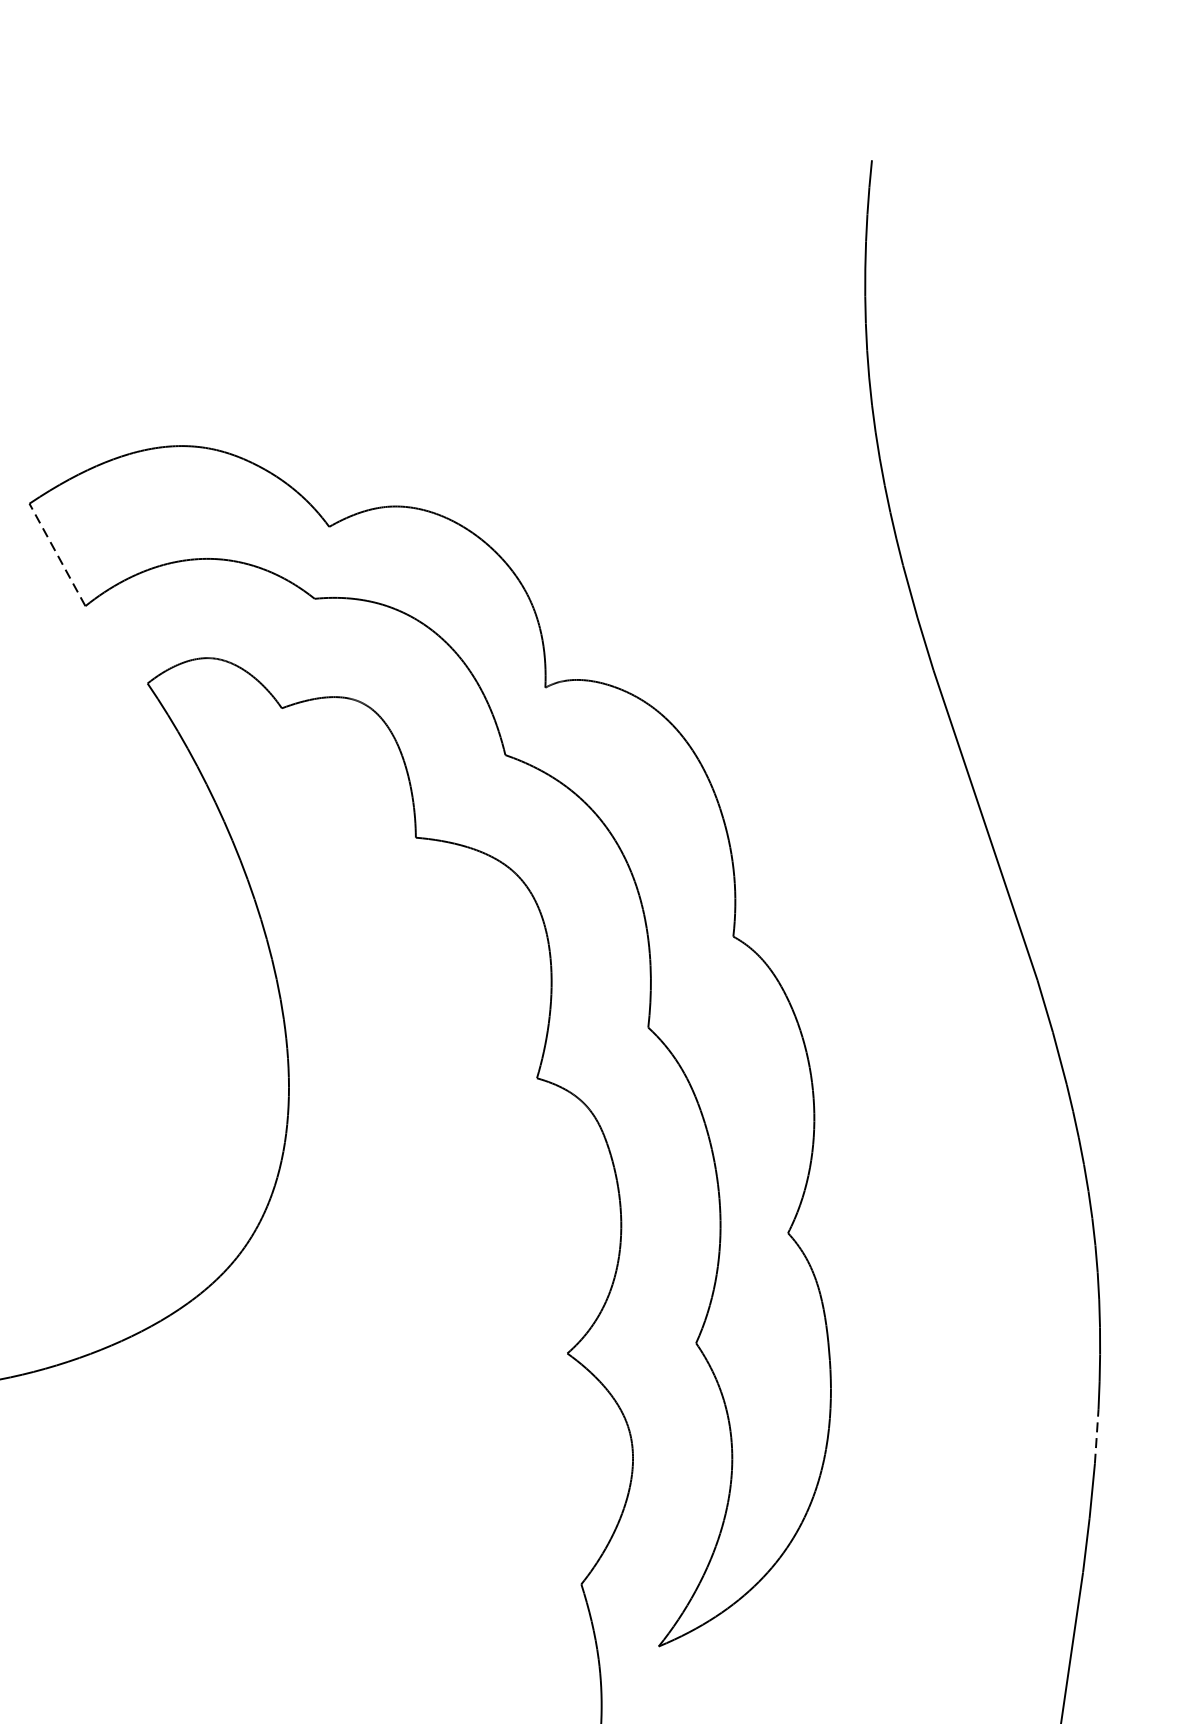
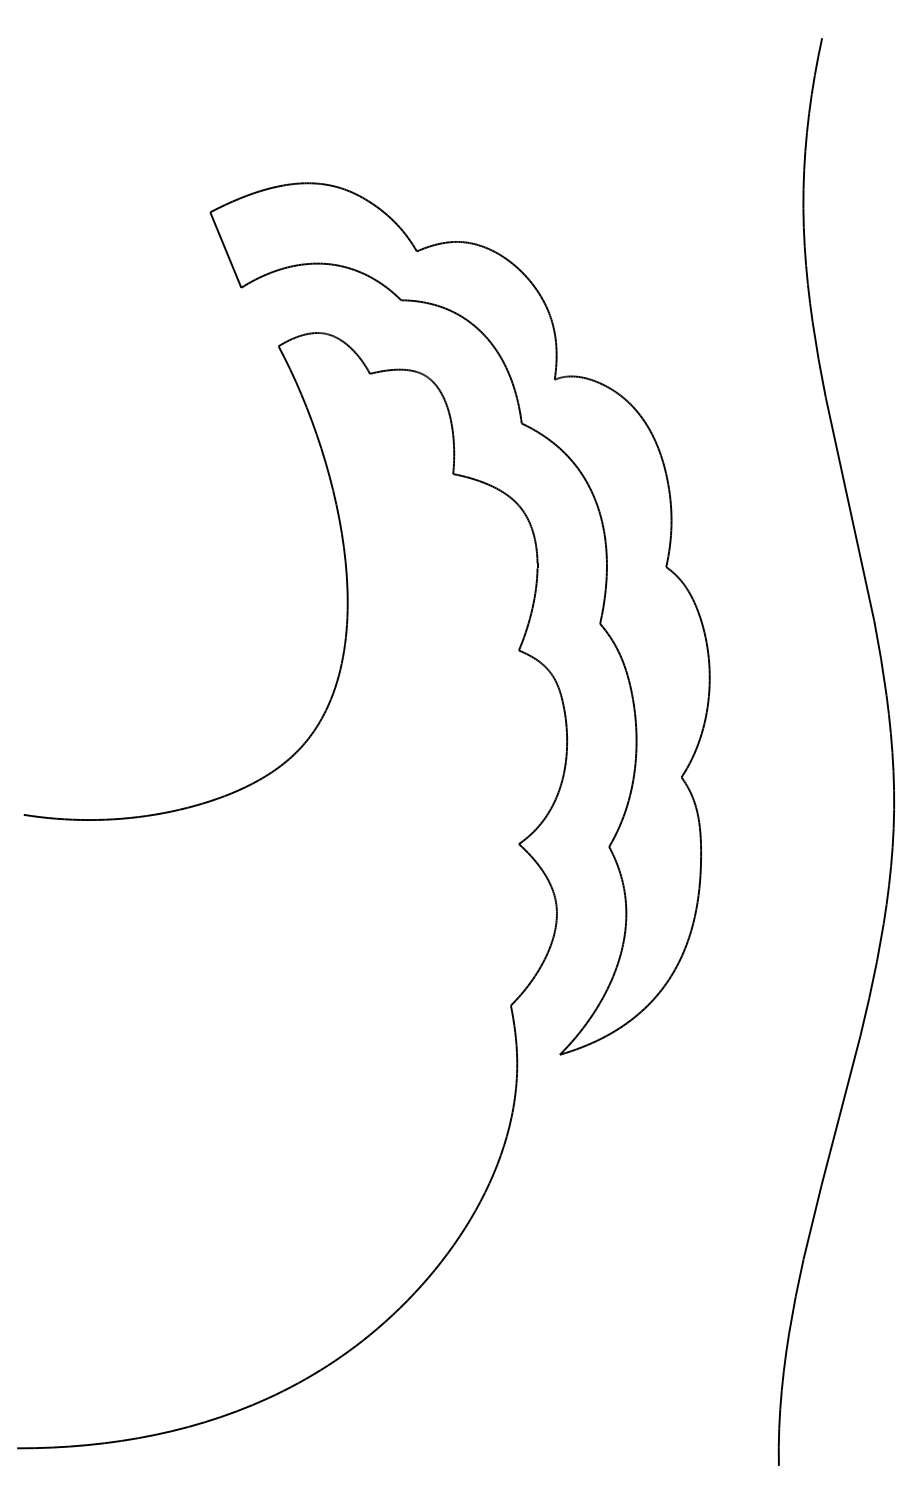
line: (57, 555) -> (225, 250), dashed -> solid
line: (1096, 1435) -> (880, 941), dashed -> solid

